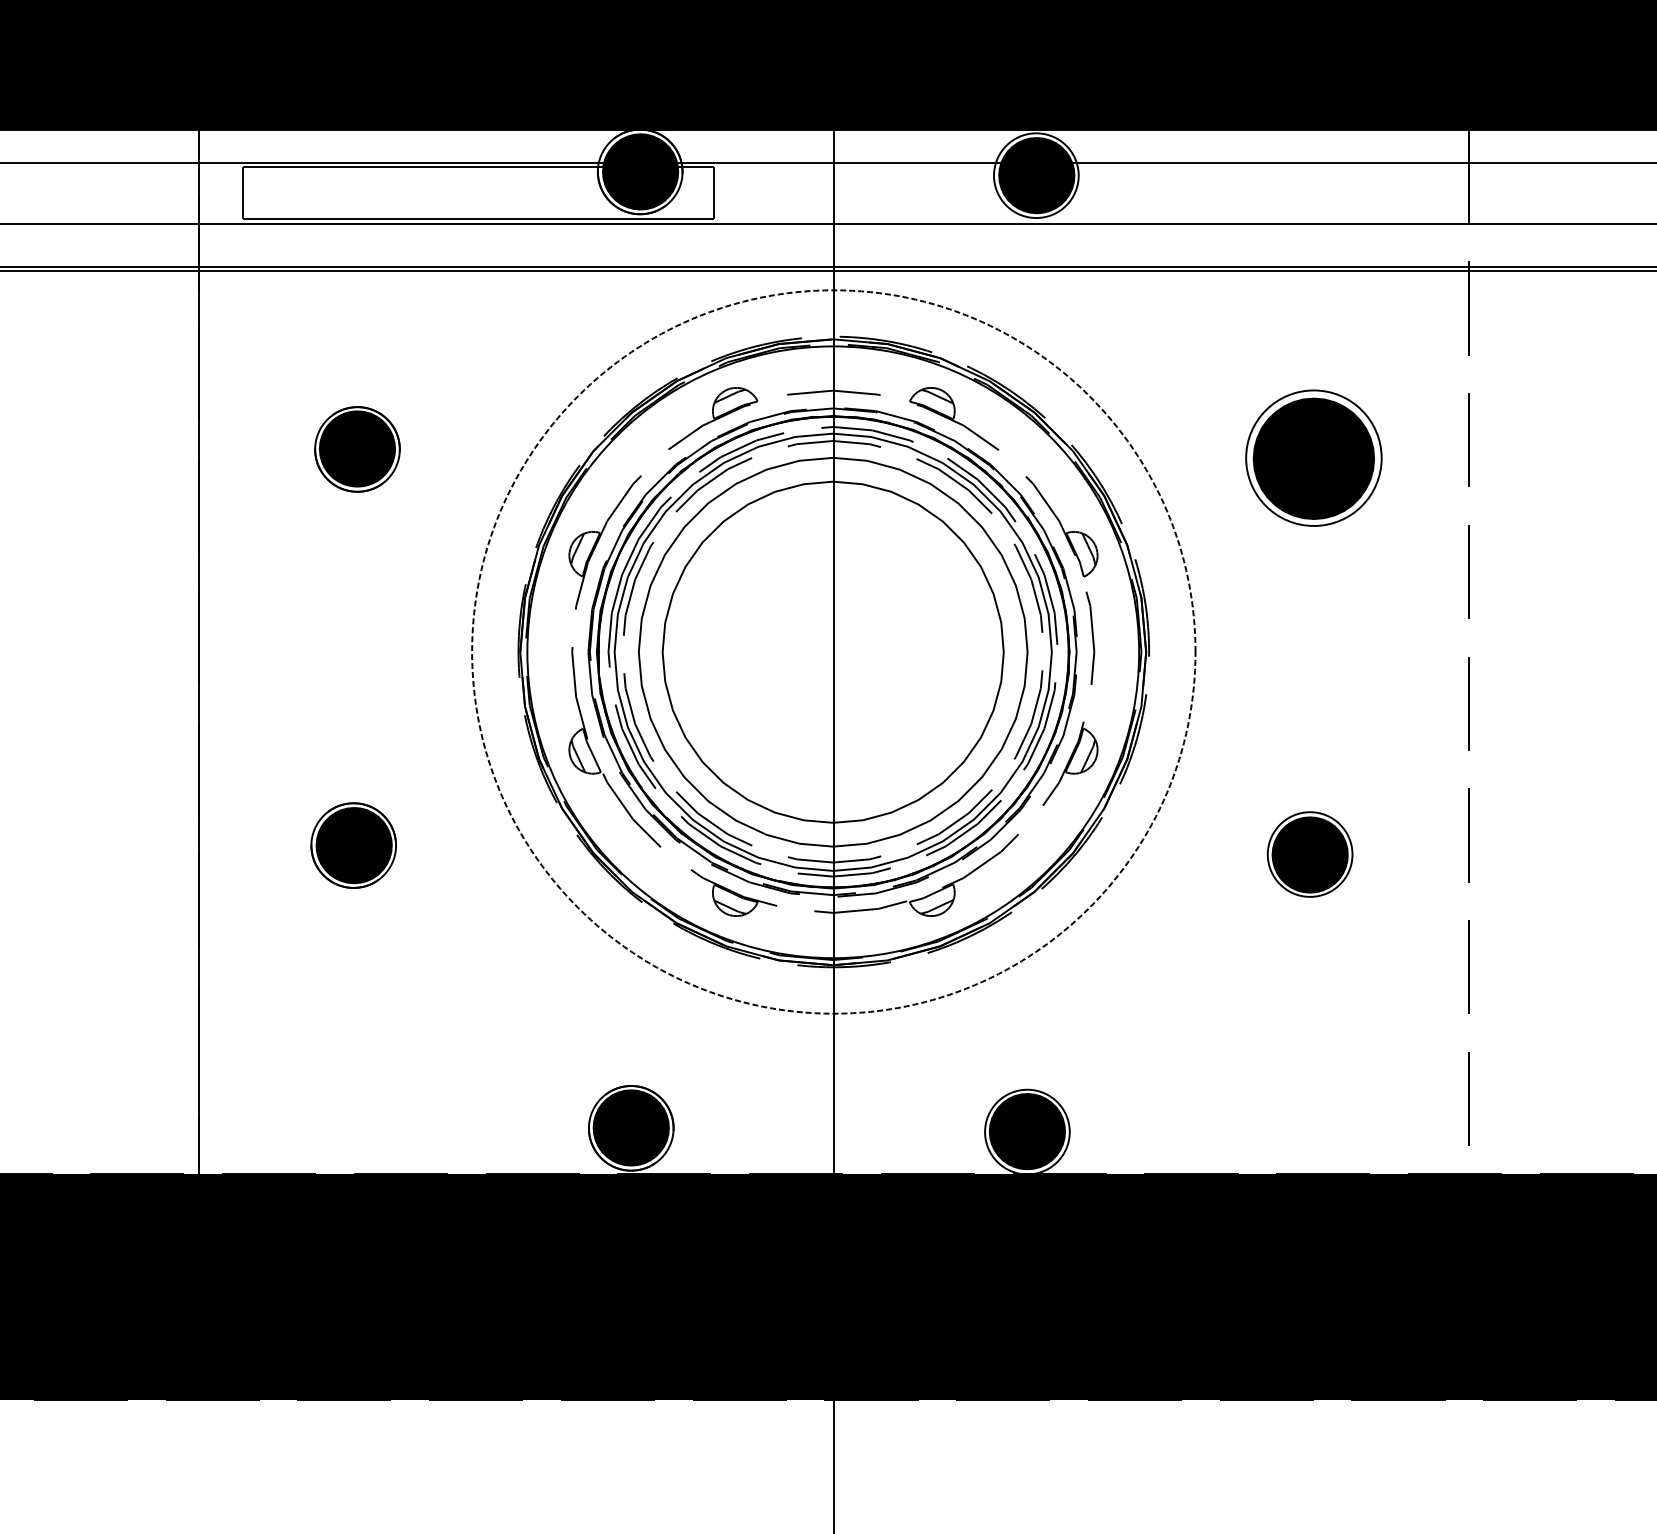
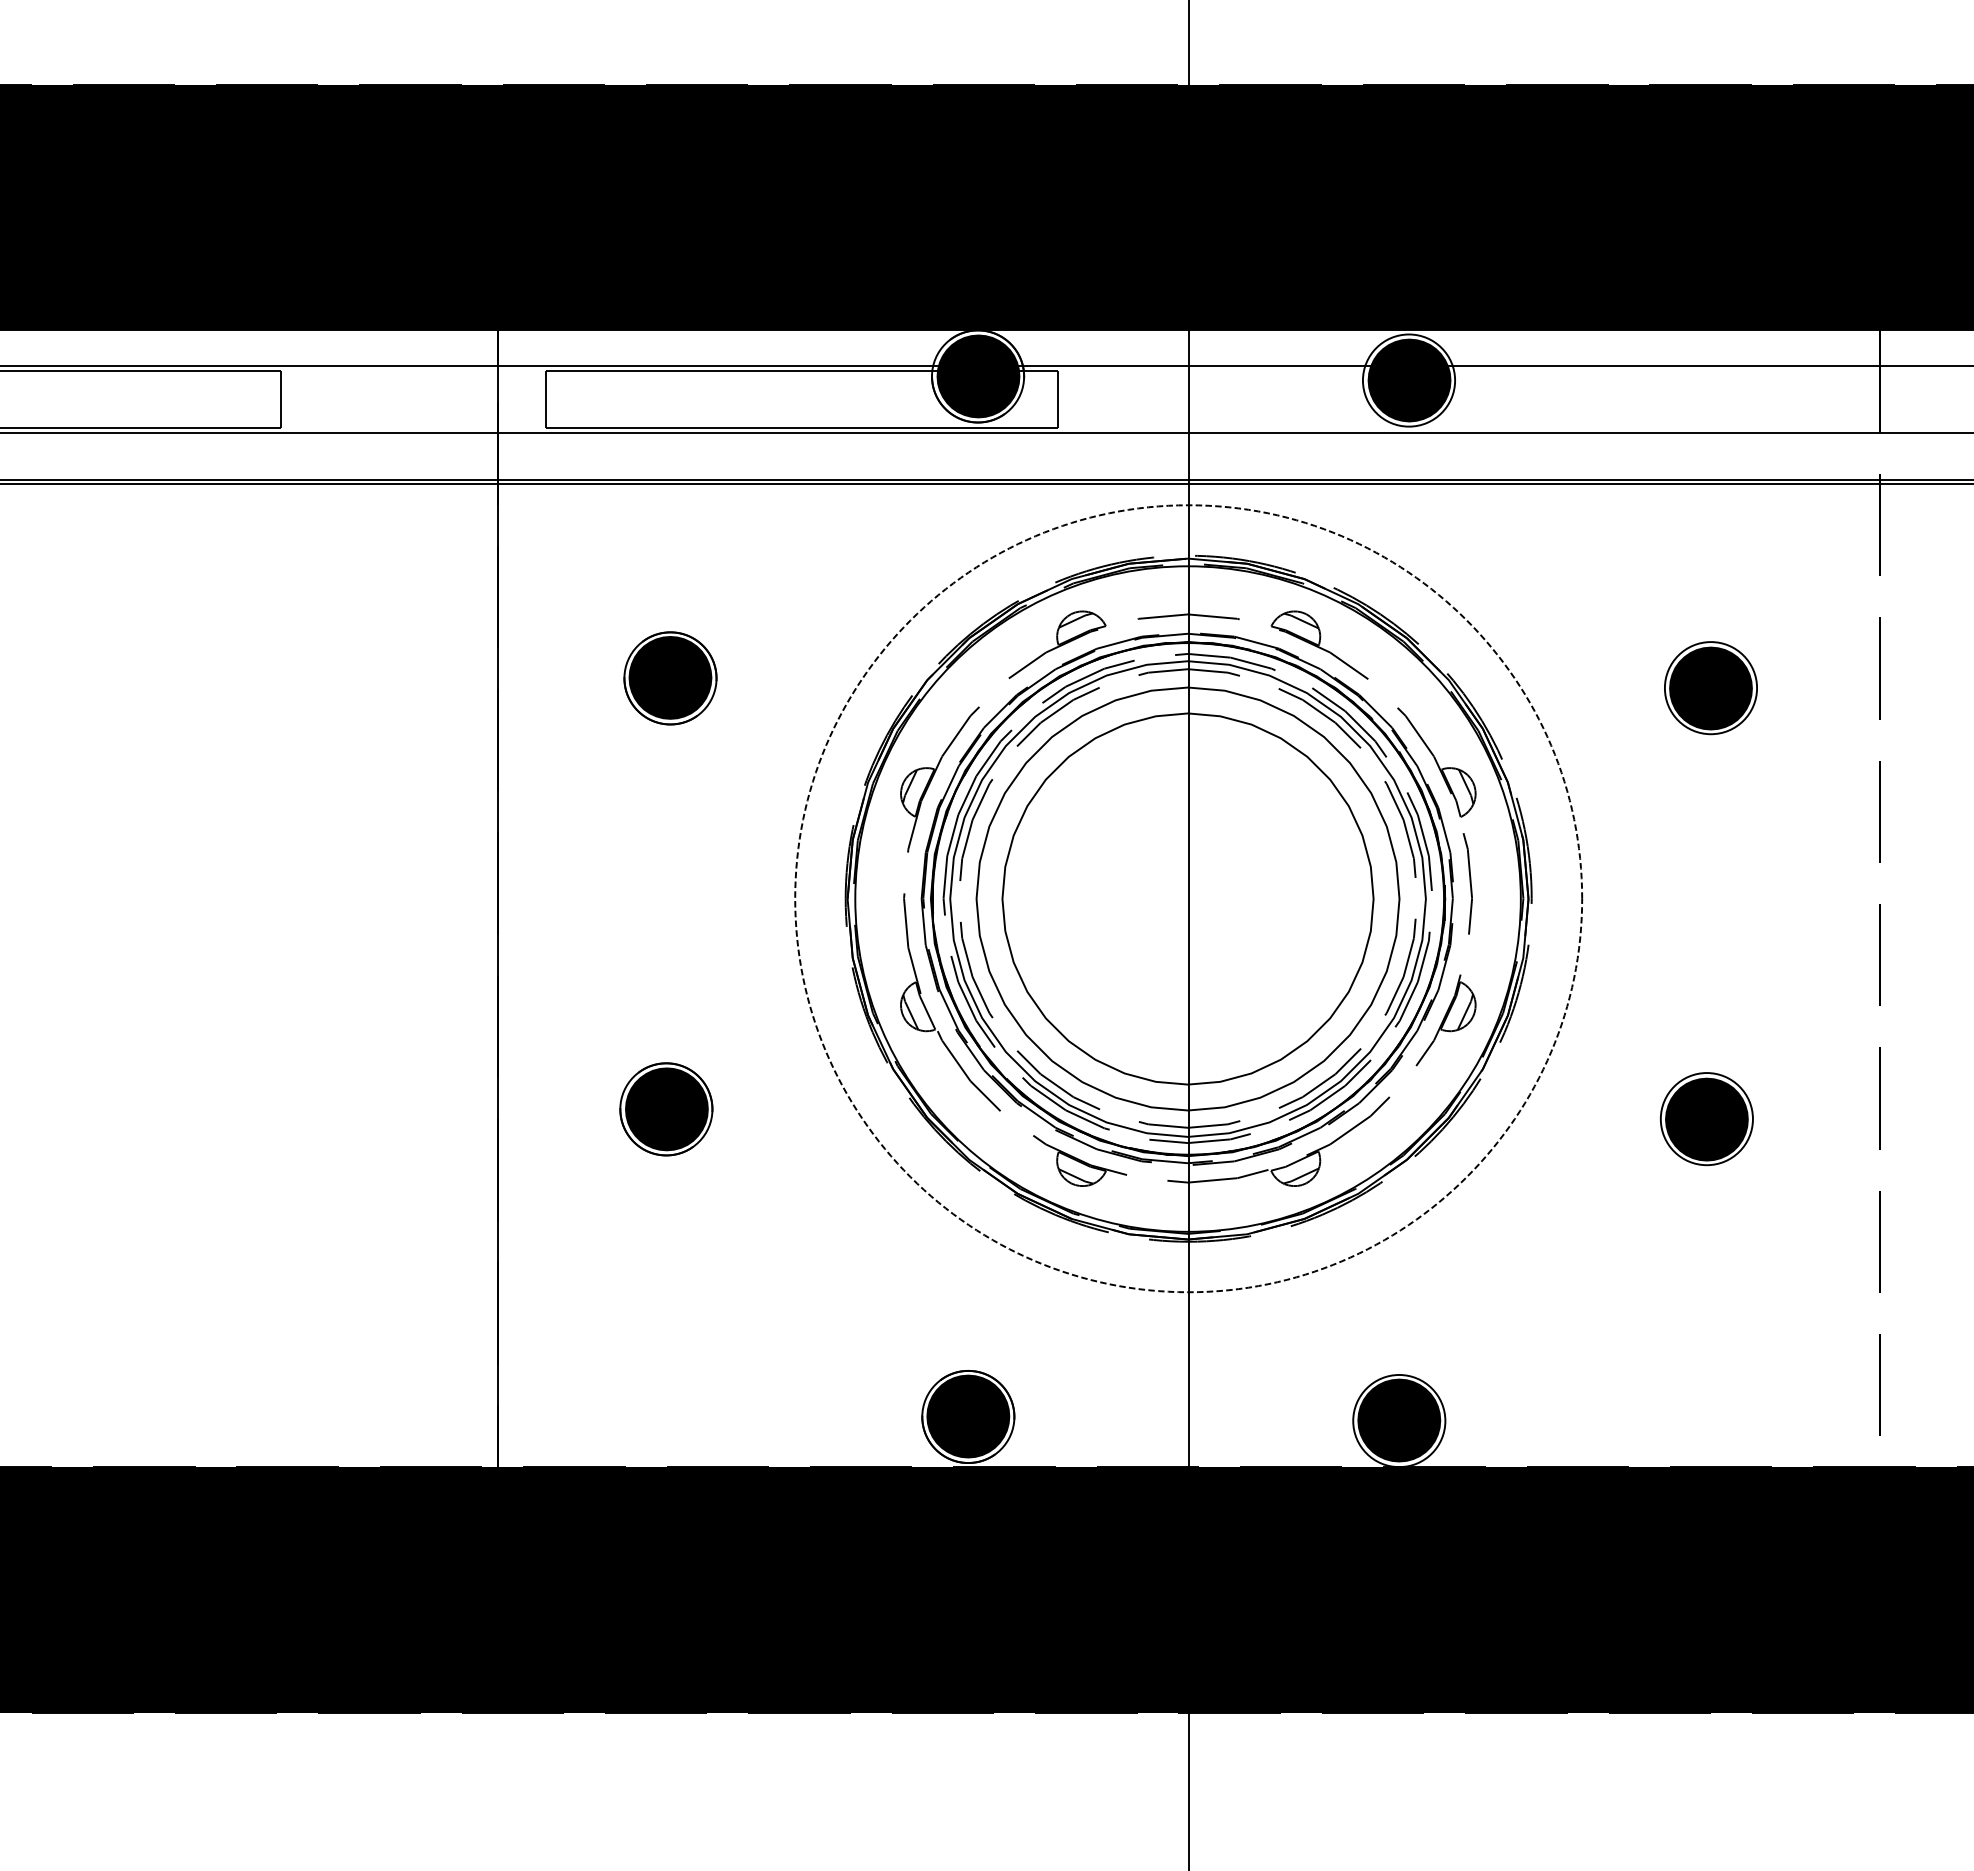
part: (1313, 458) -> (1710, 688), size x0.62

